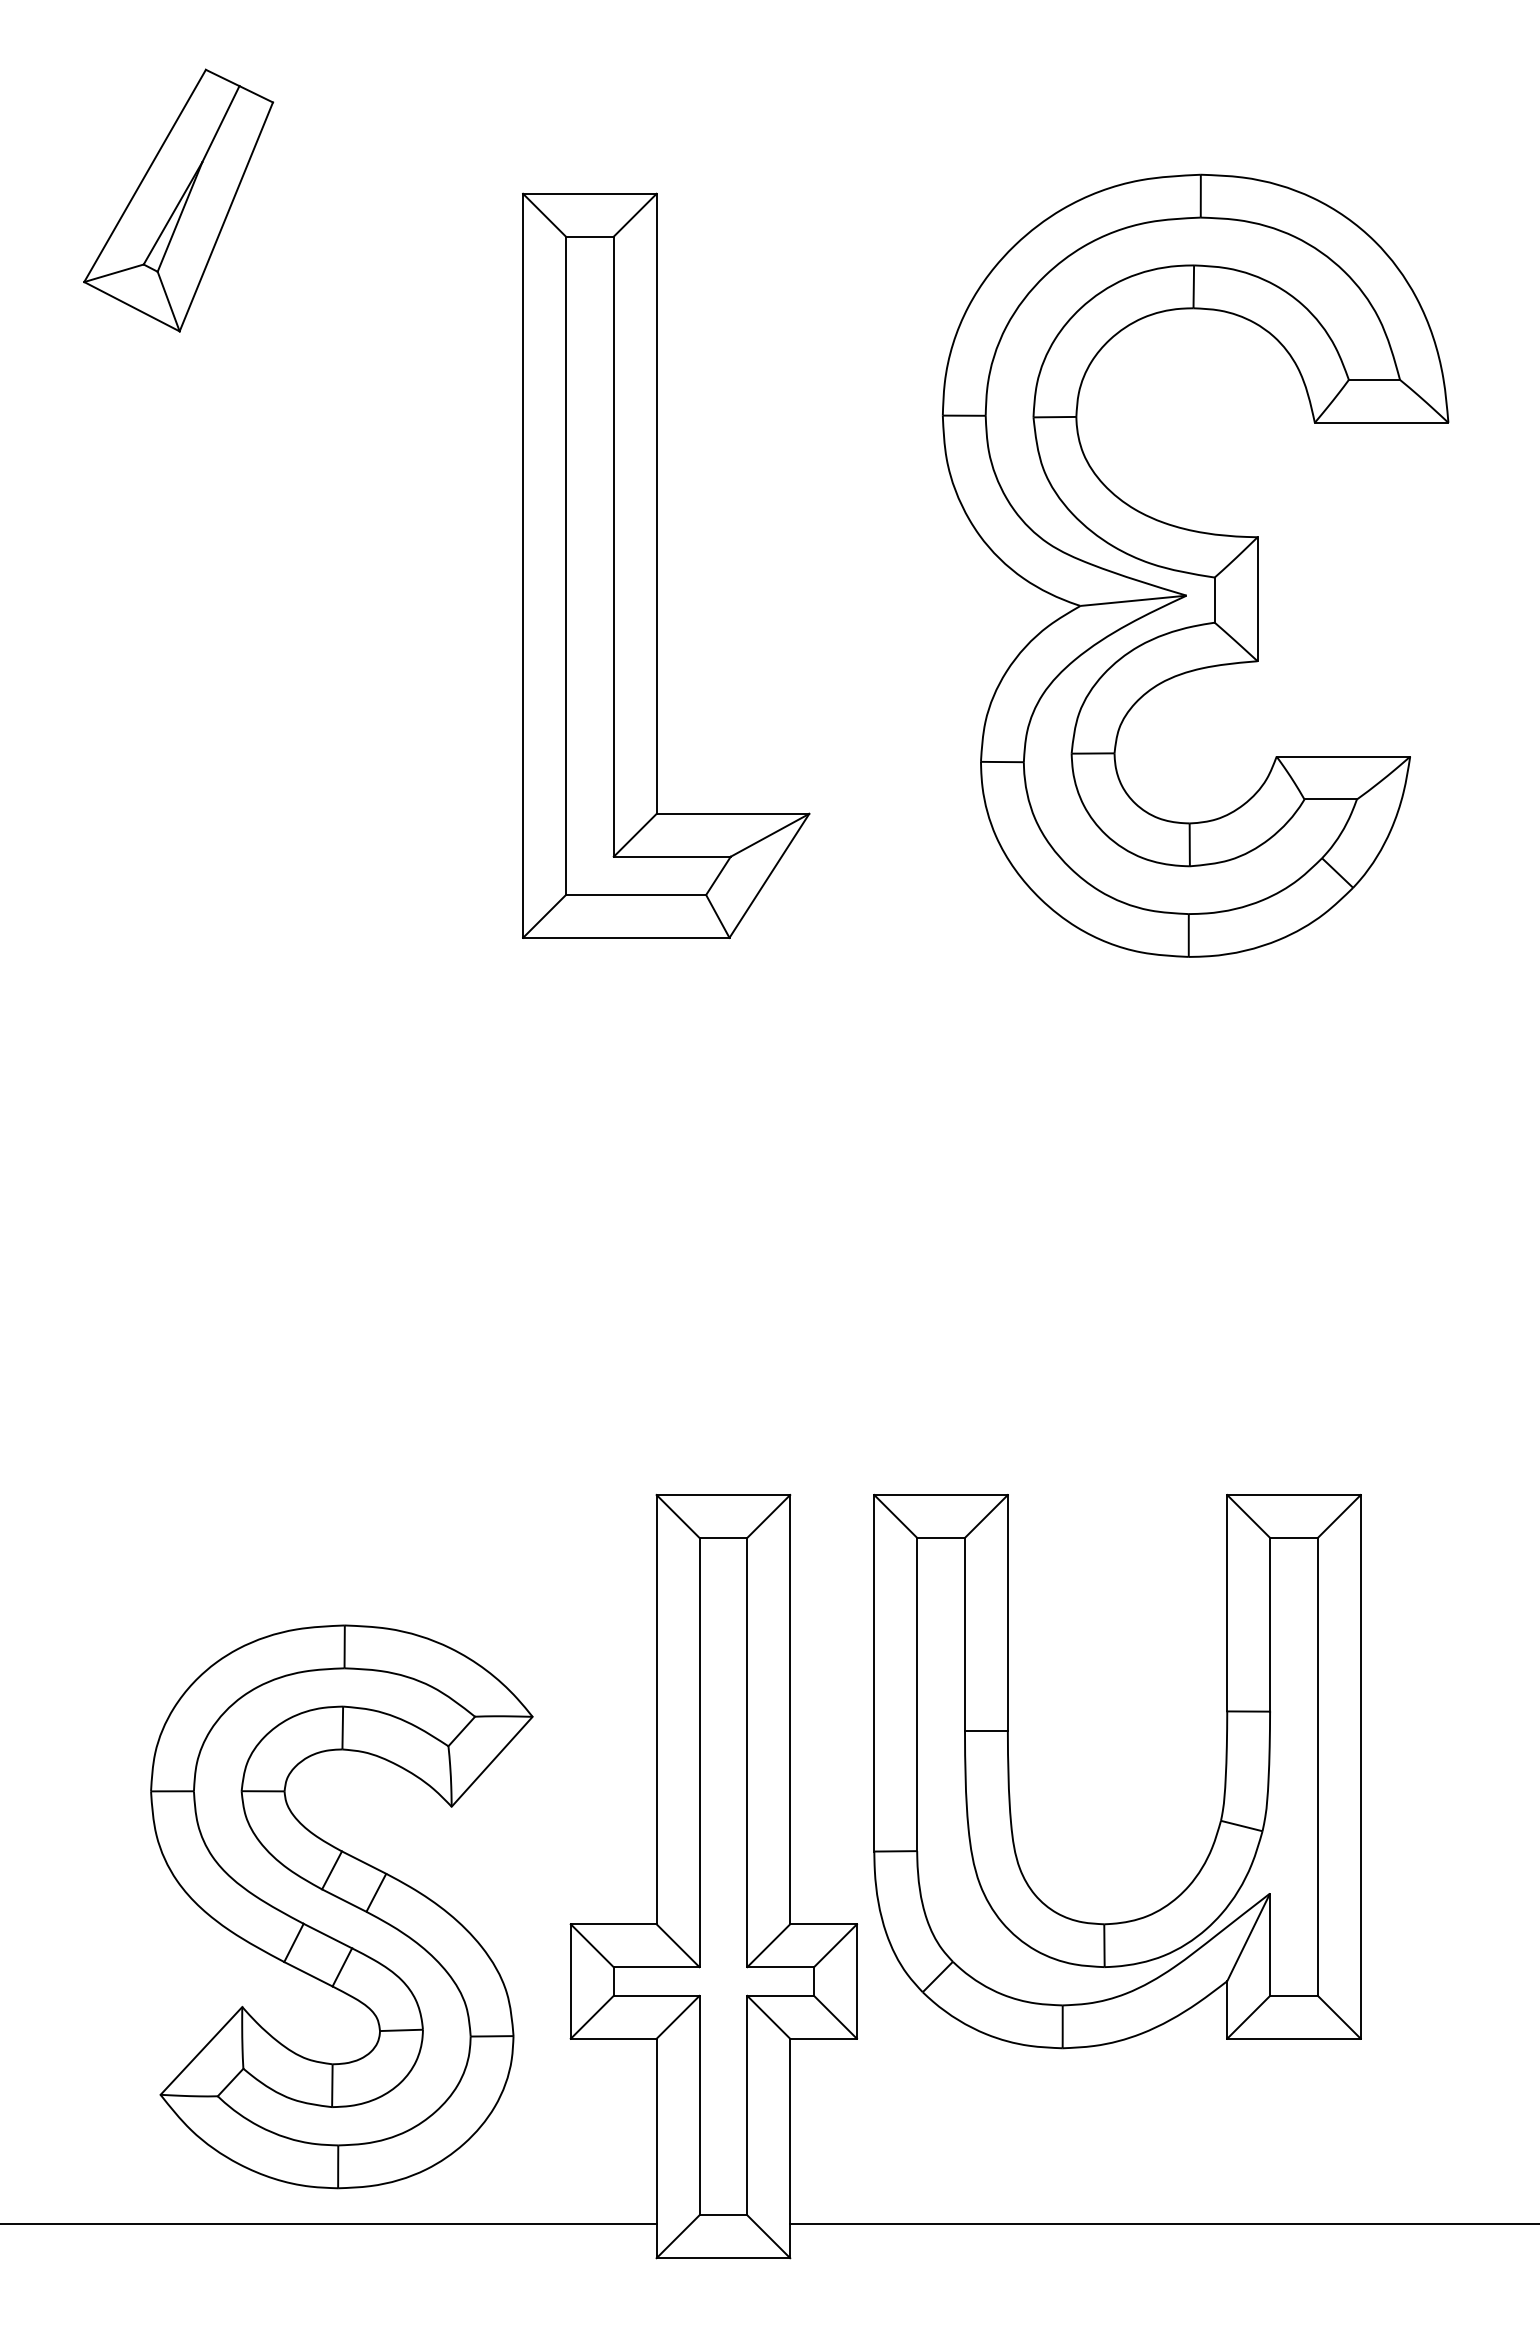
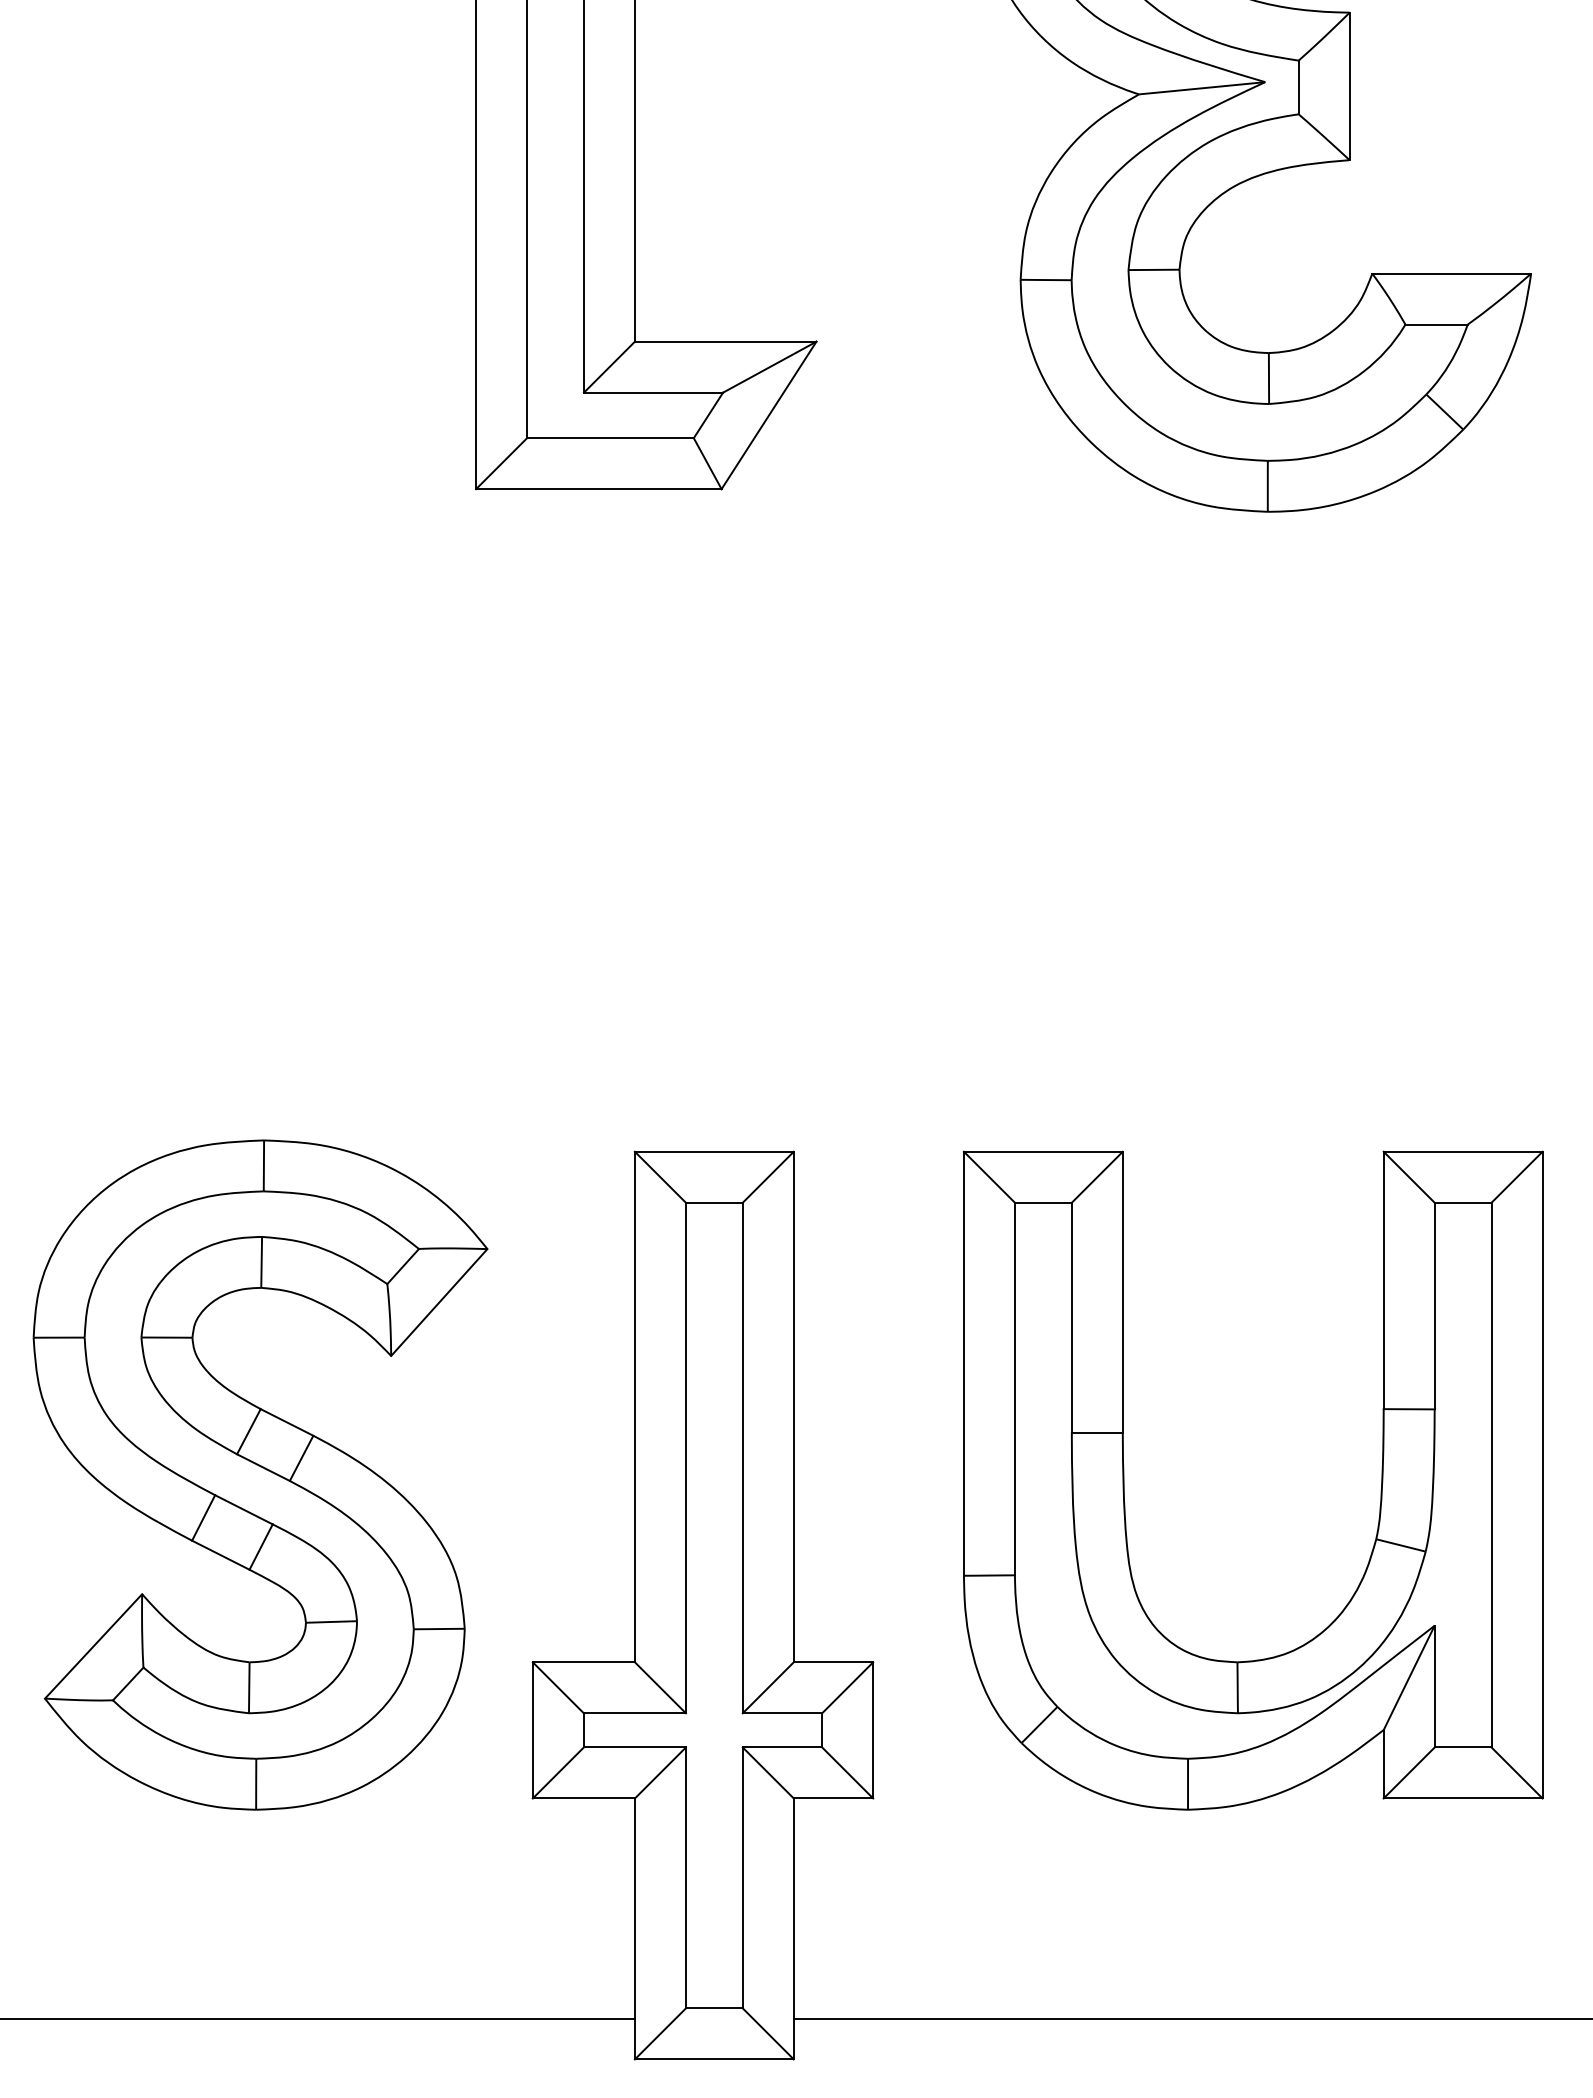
part: (1224, 1775) -> (1380, 1485), moved
part: (341, 1906) -> (260, 1474), moved

